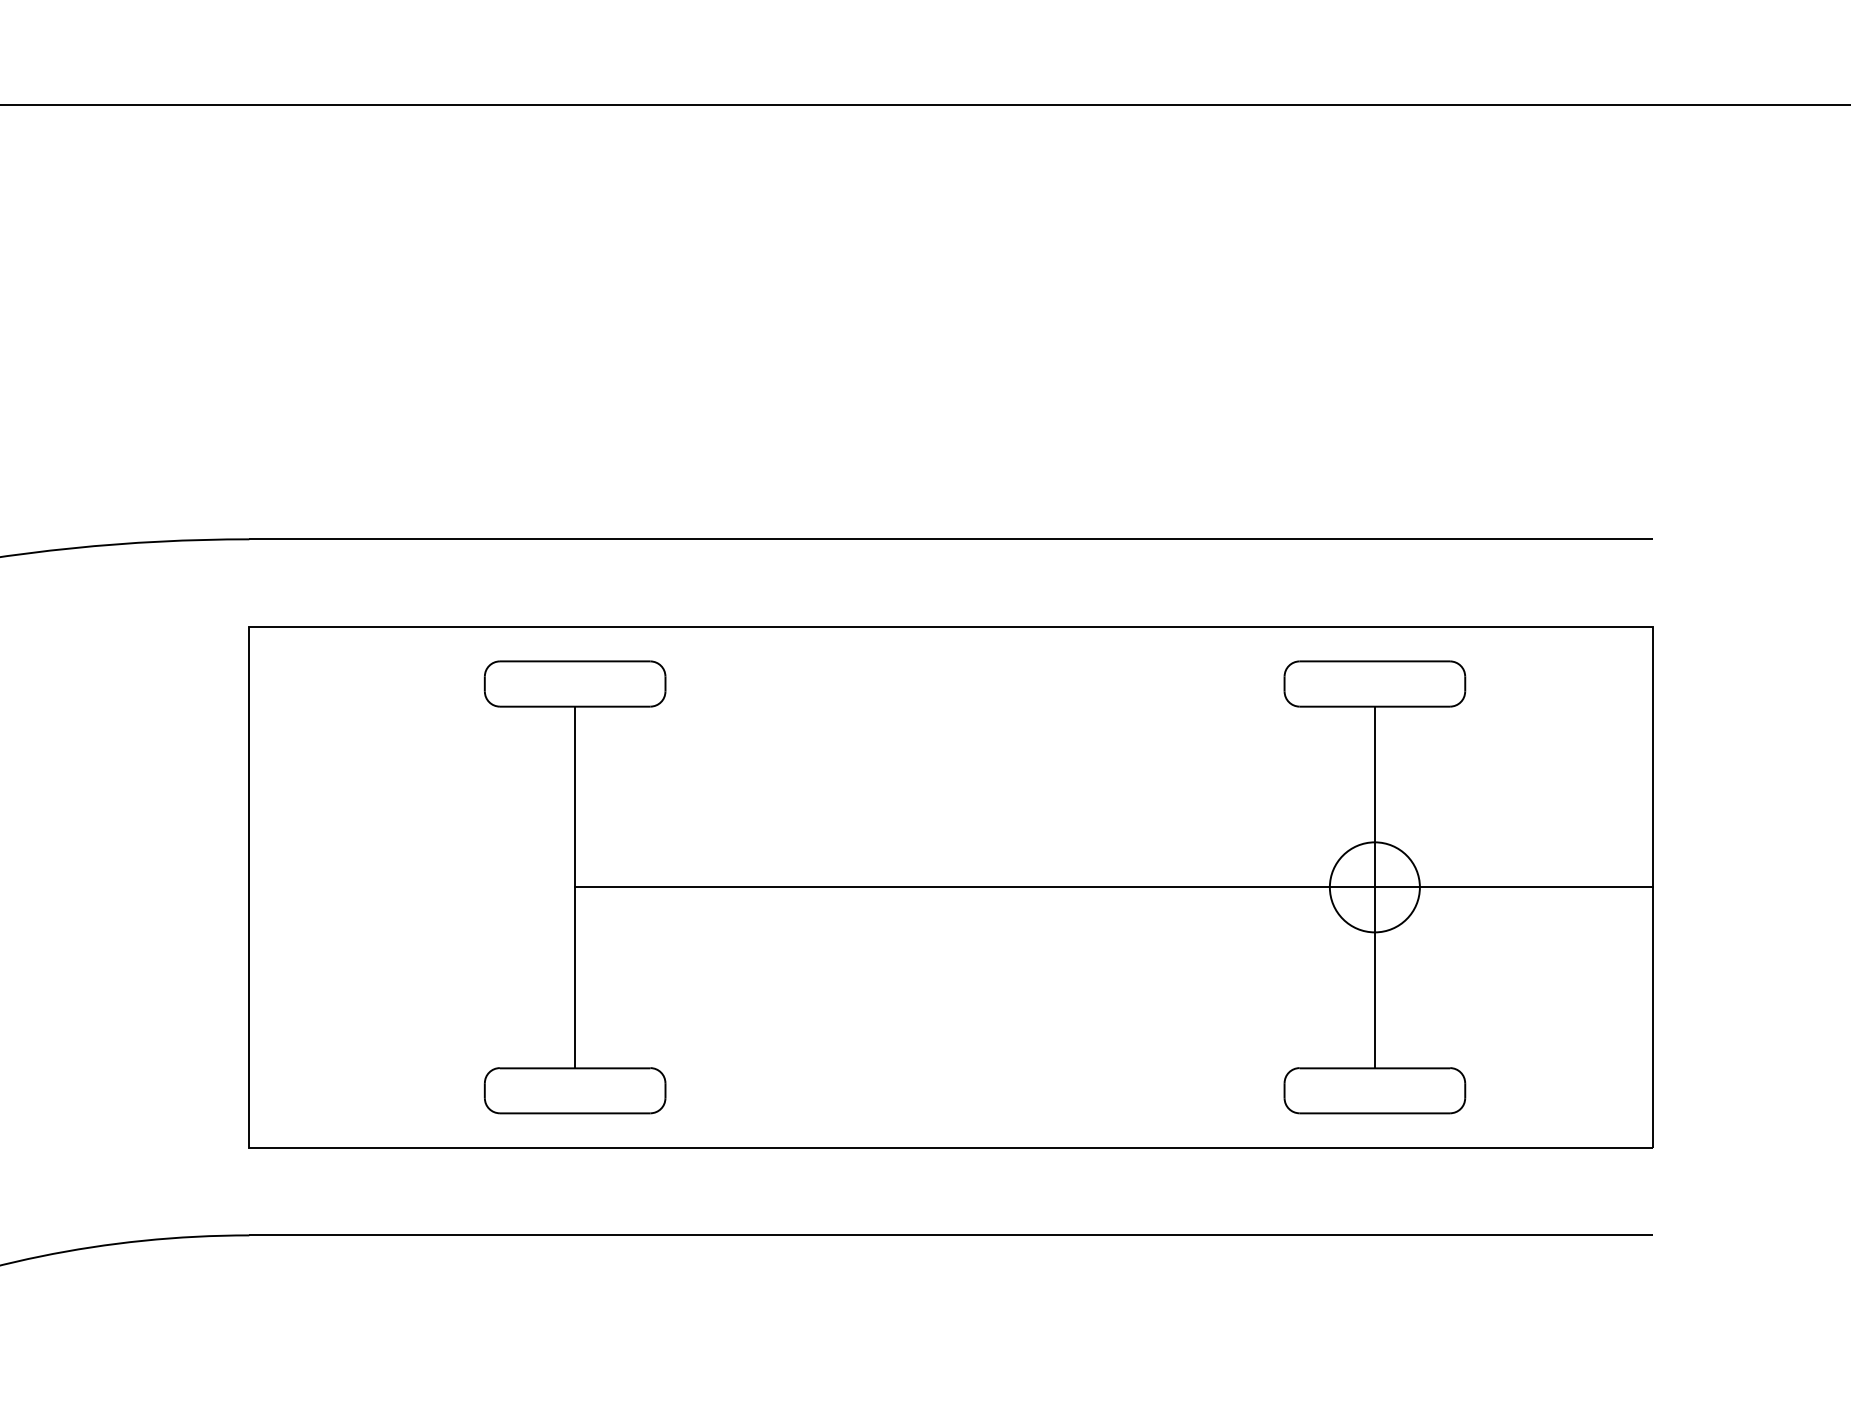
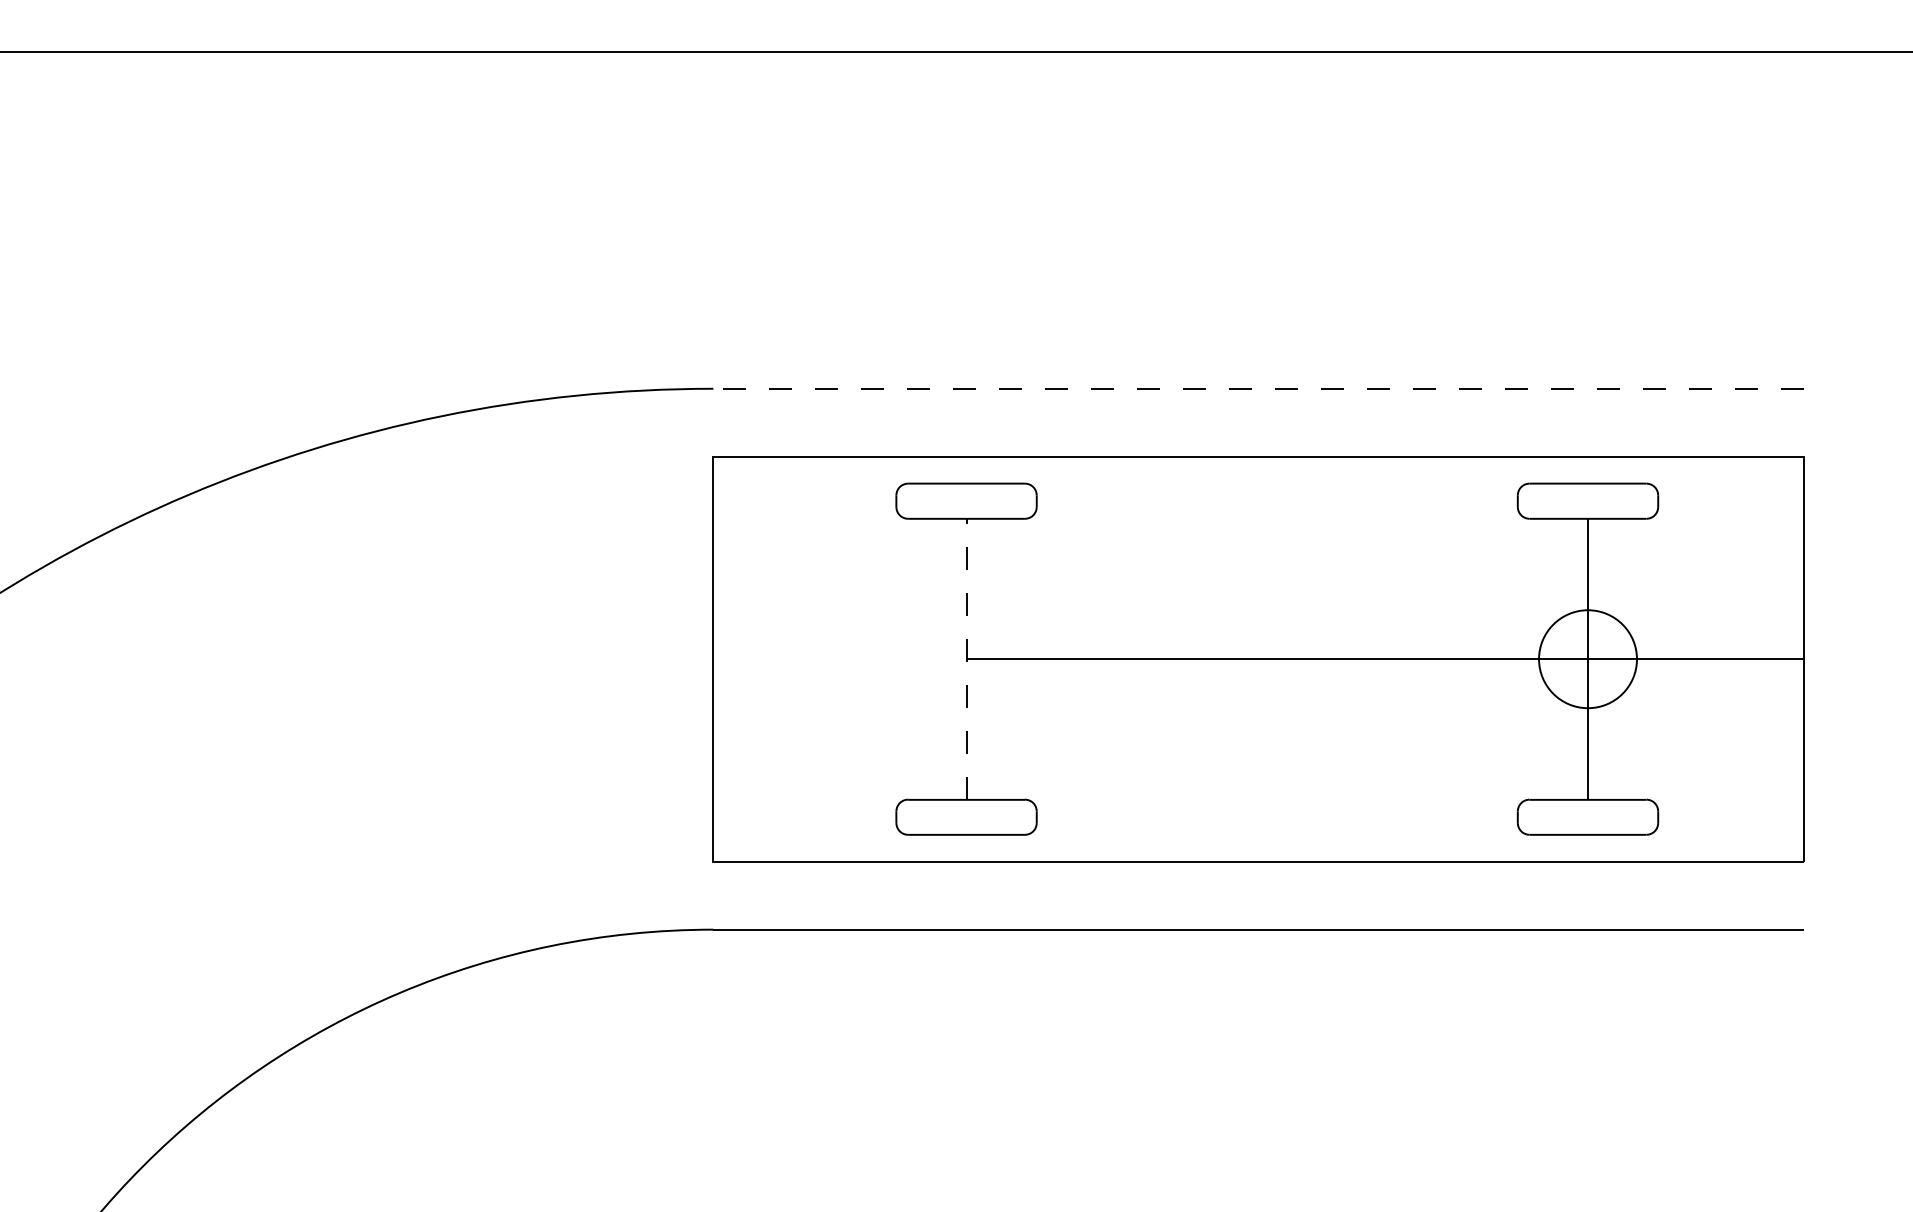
line: (950, 538) -> (1258, 388), solid -> dashed
line: (575, 887) -> (966, 659), solid -> dashed
circle: (1374, 887) -> (1587, 659), size x1.4

